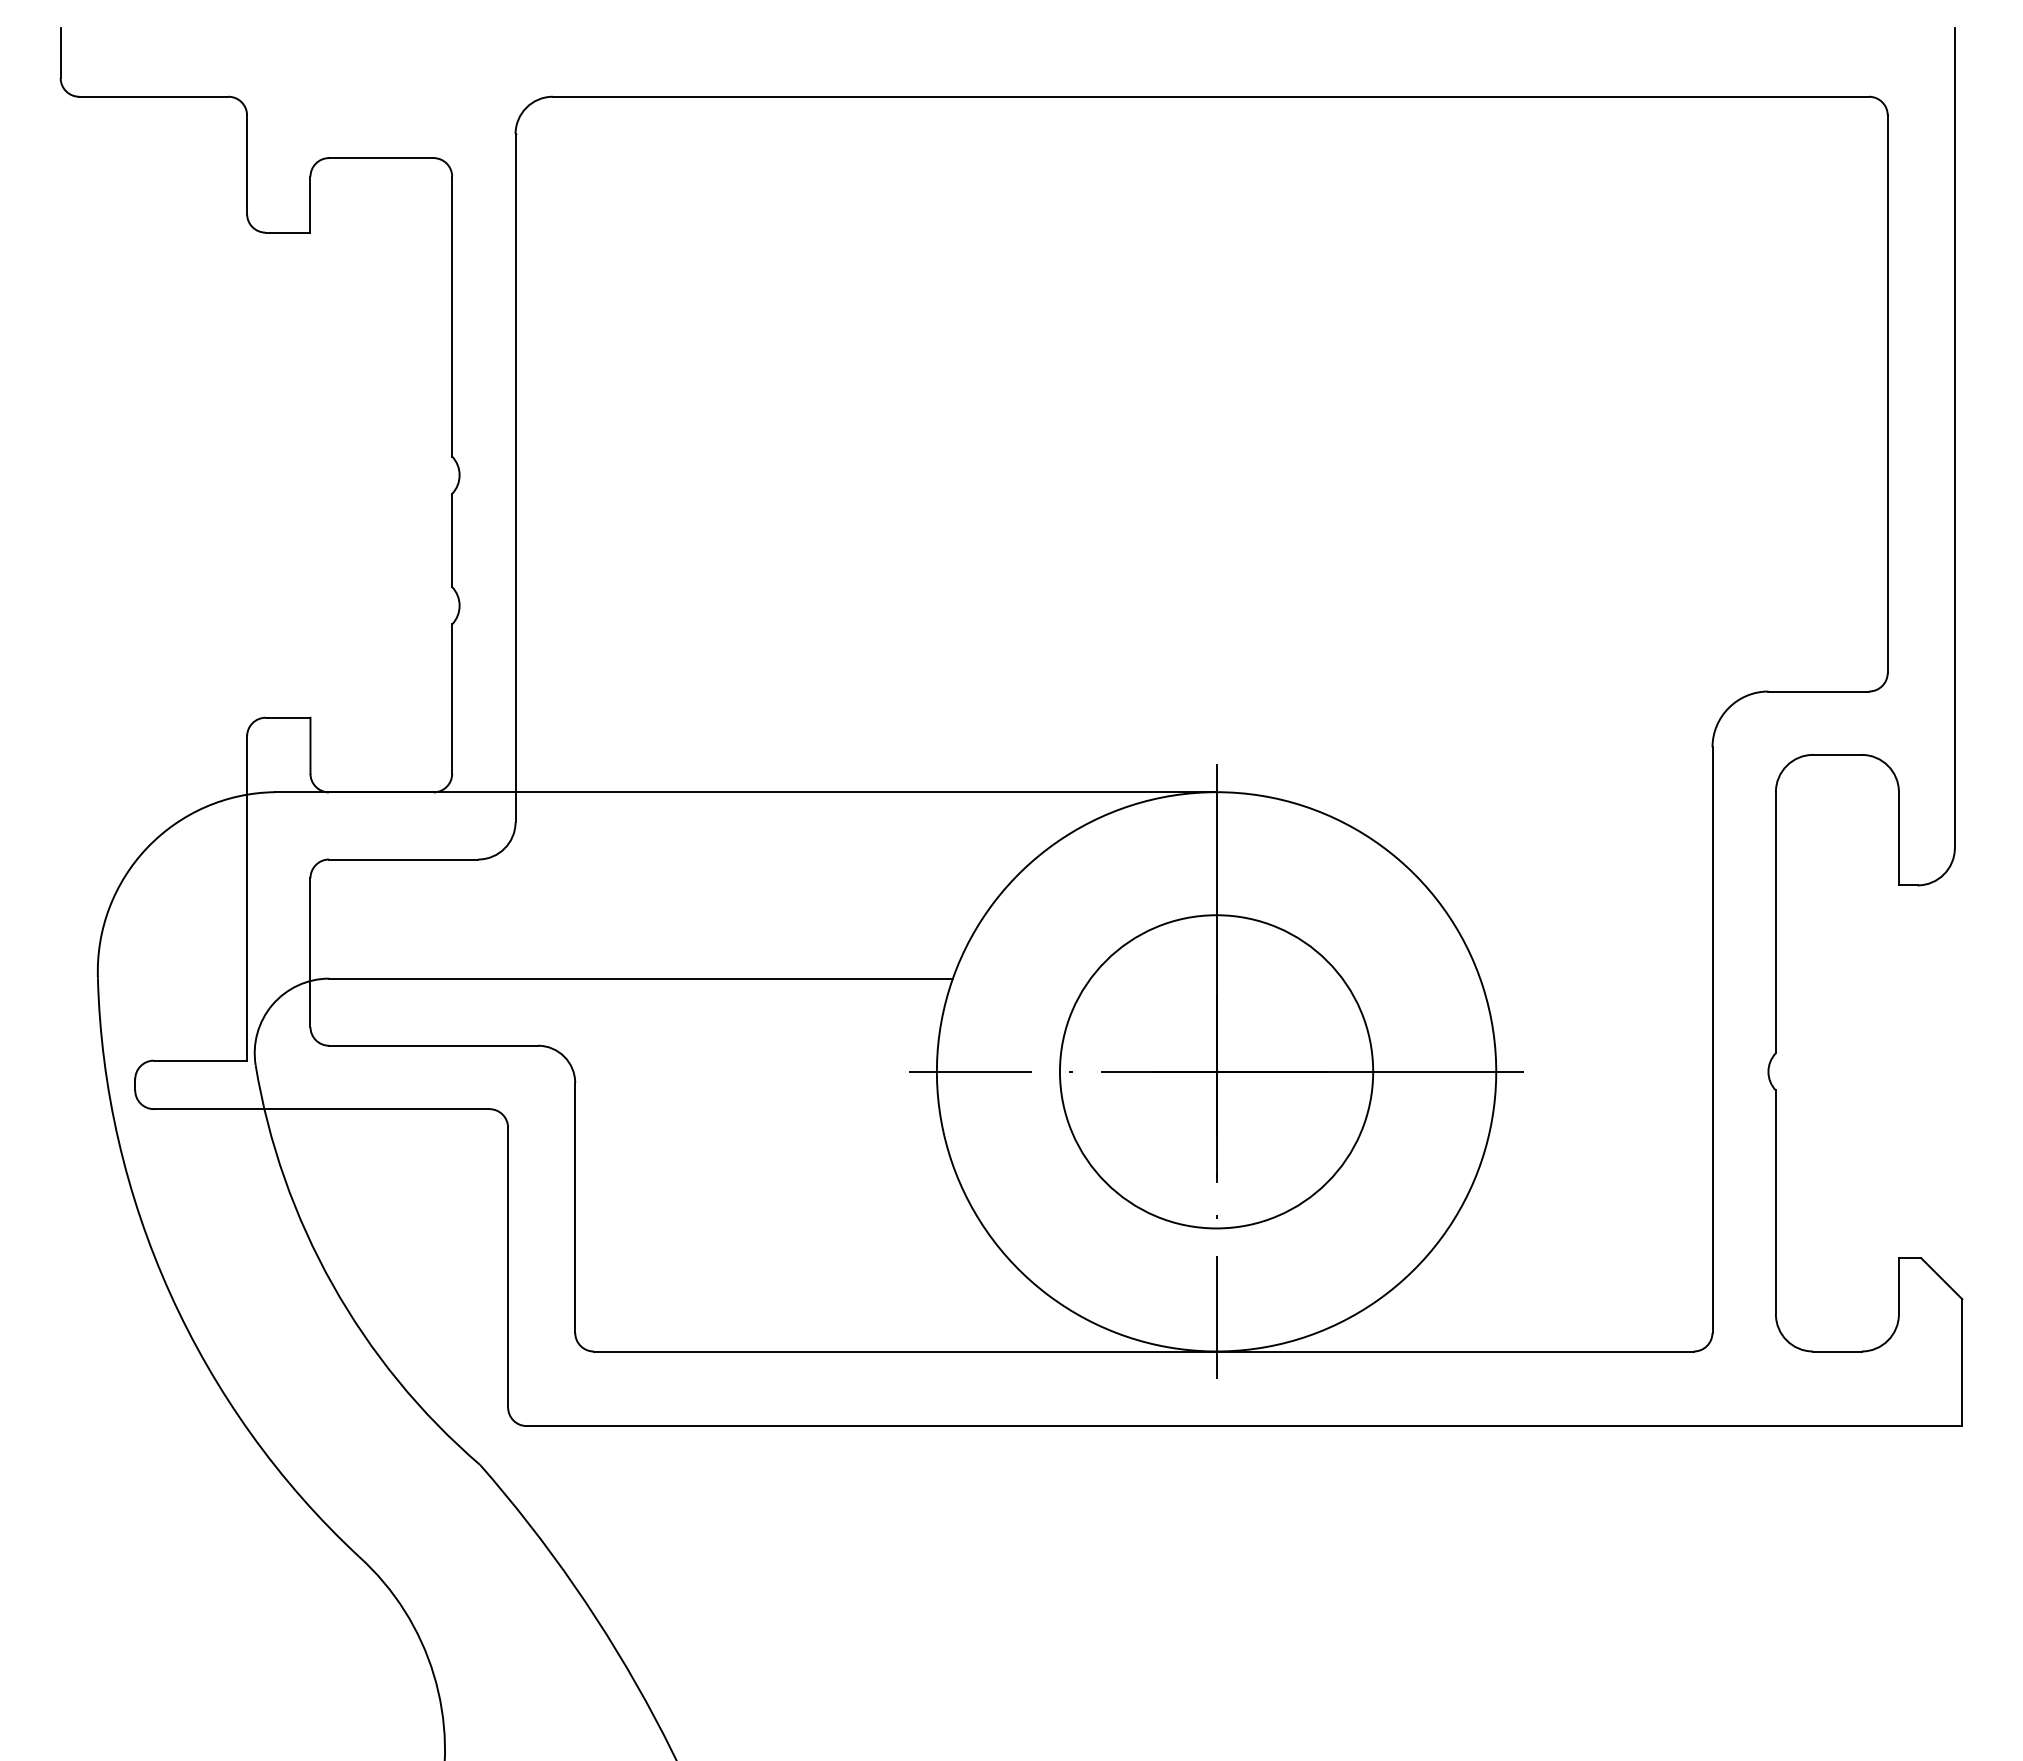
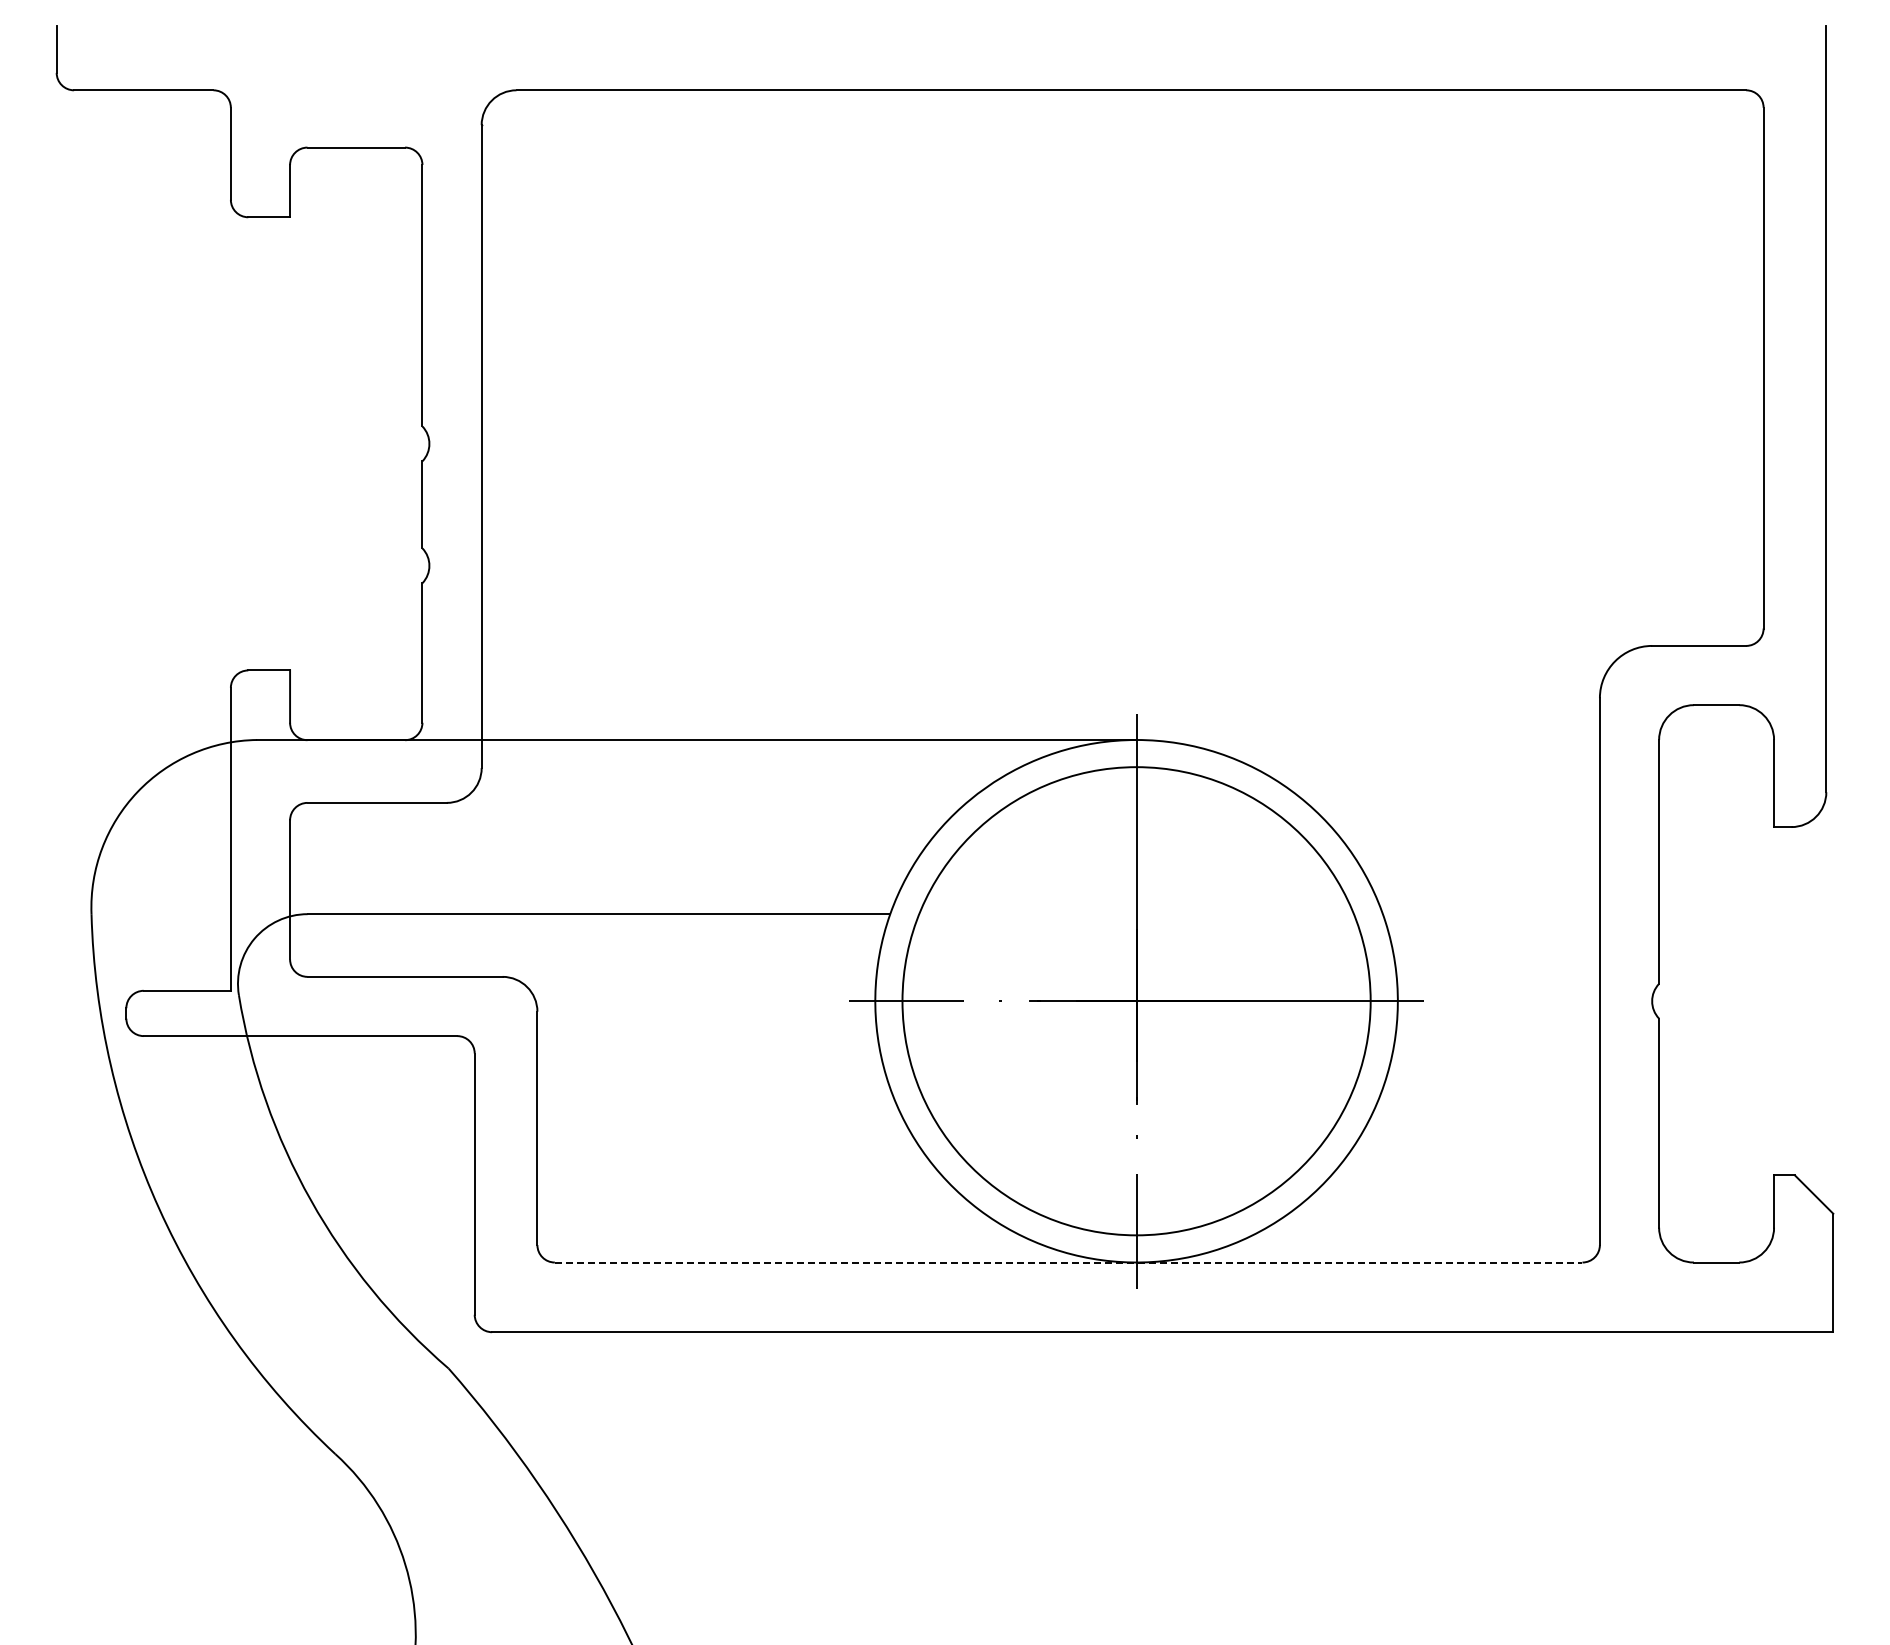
circle: (1216, 1071) -> (1136, 1000), size x1.6
line: (1143, 1351) -> (1068, 1262), solid -> dashed

